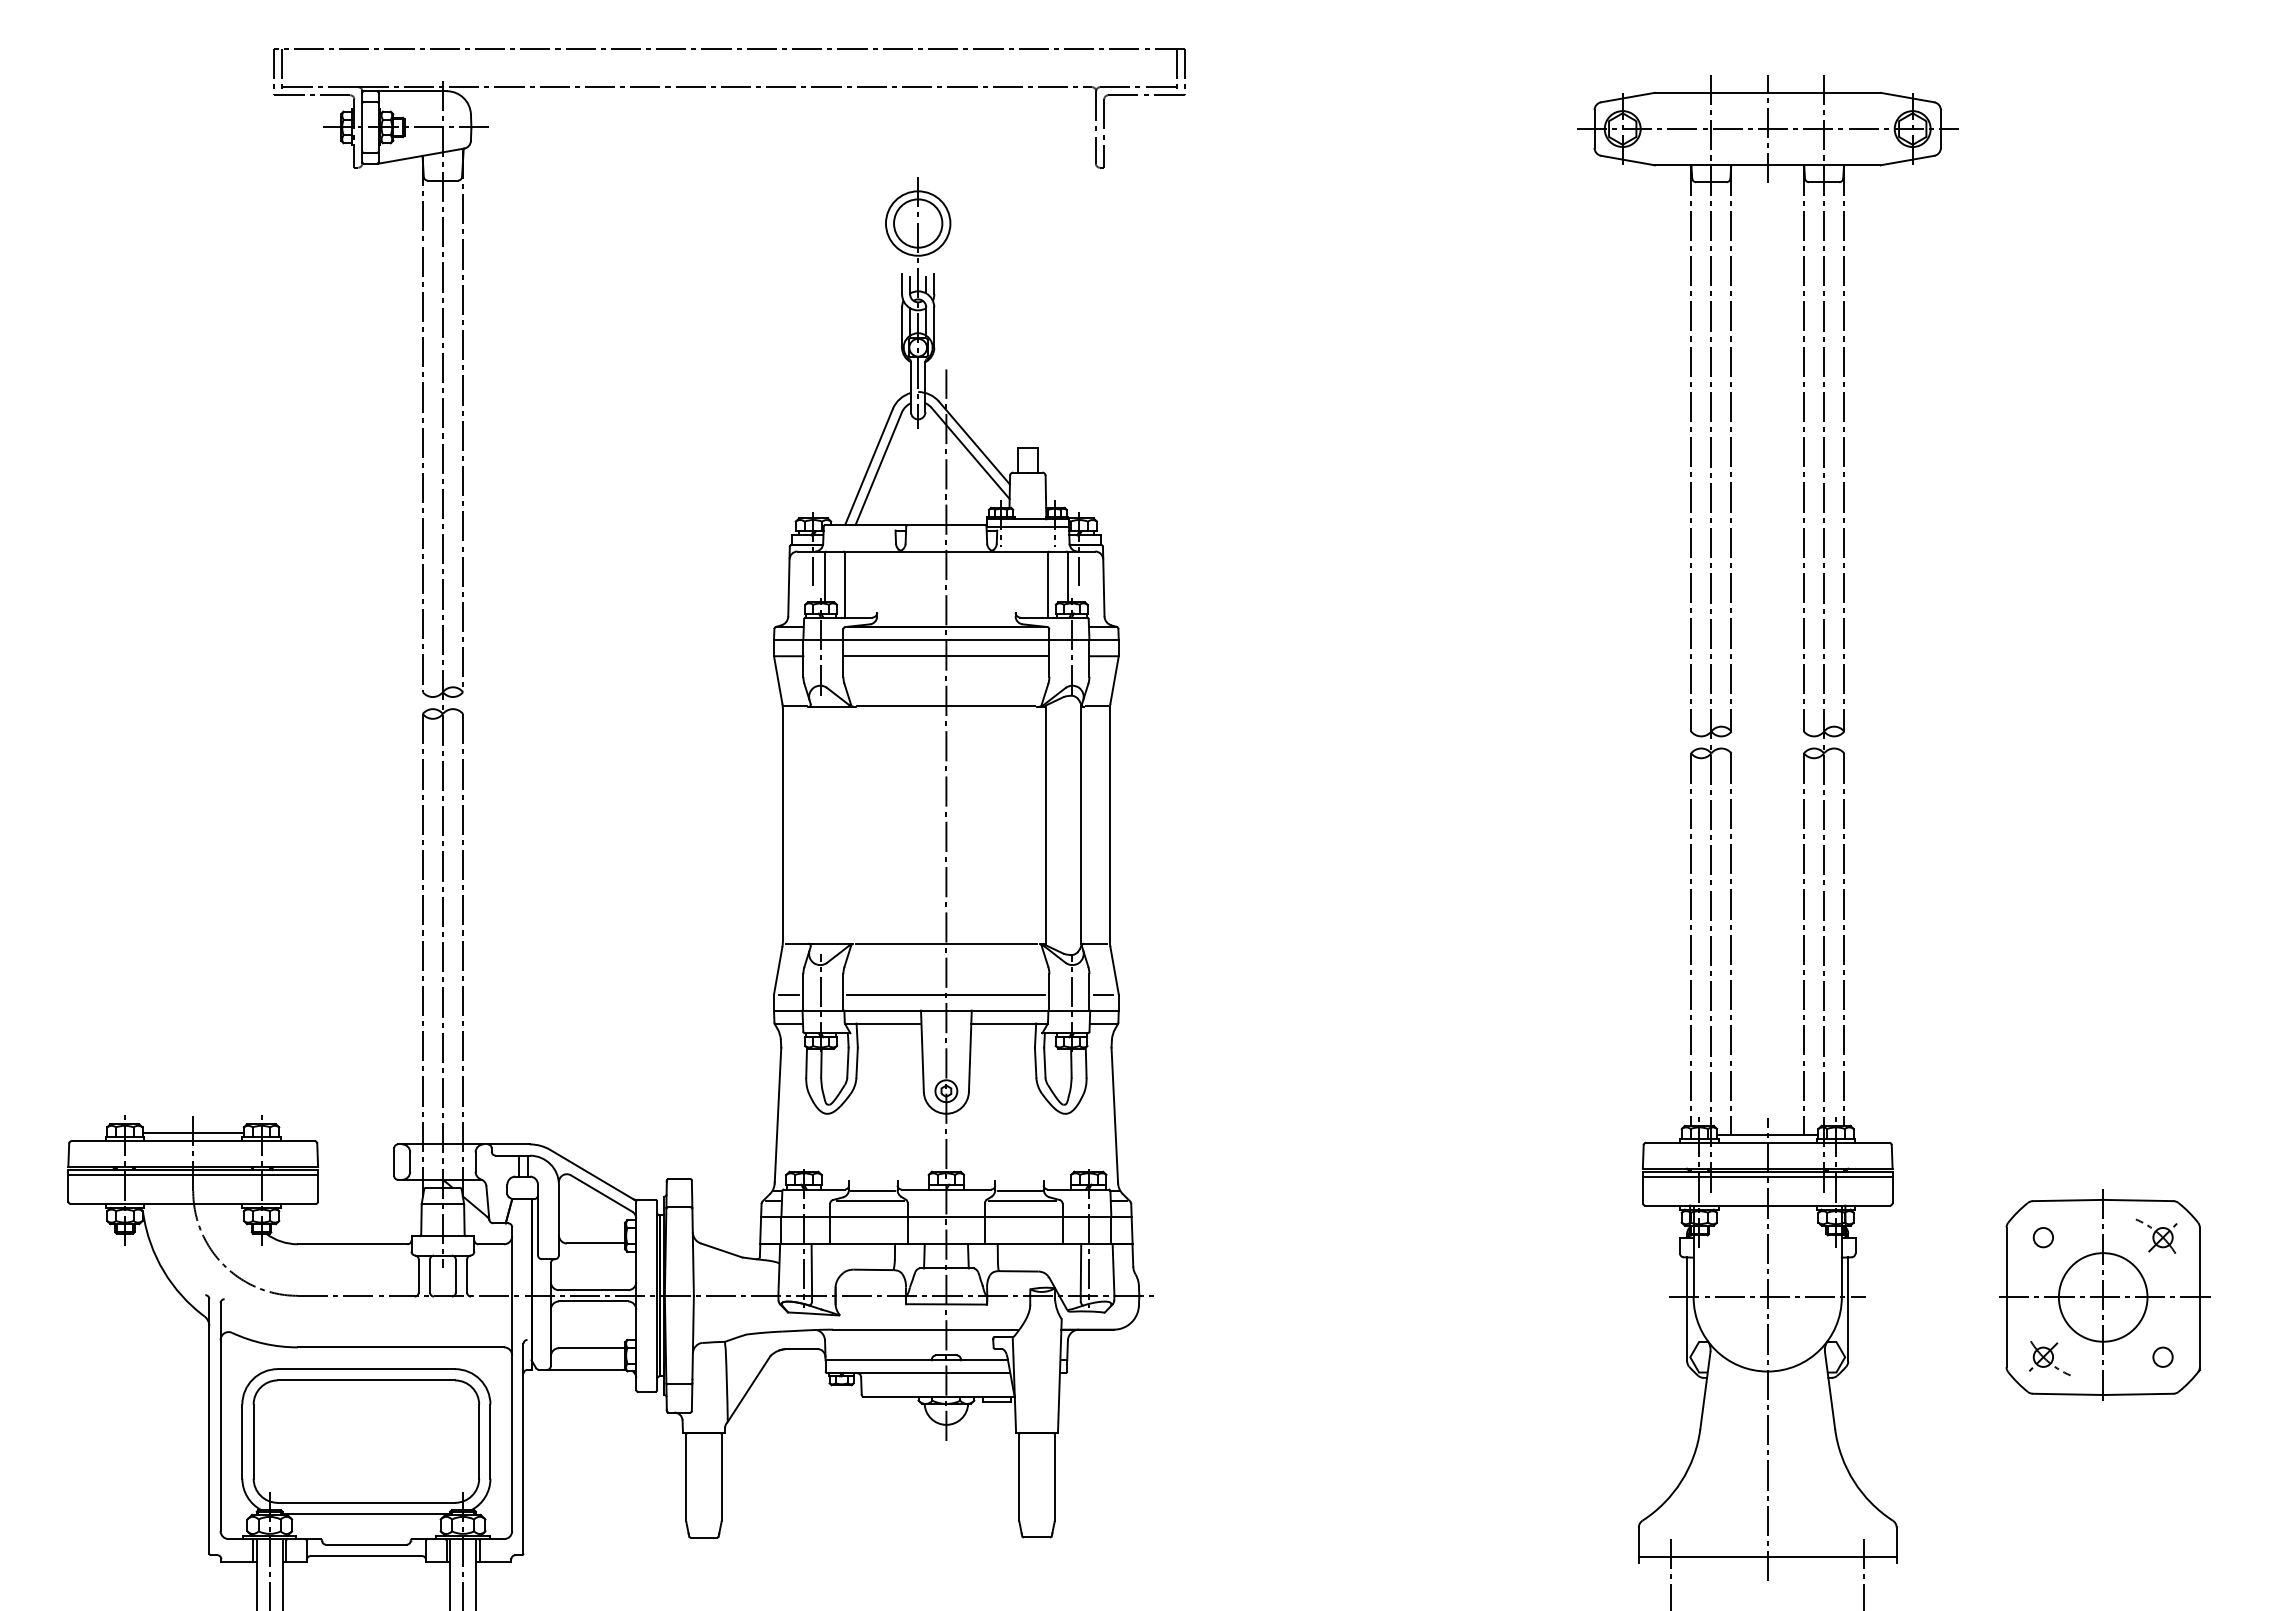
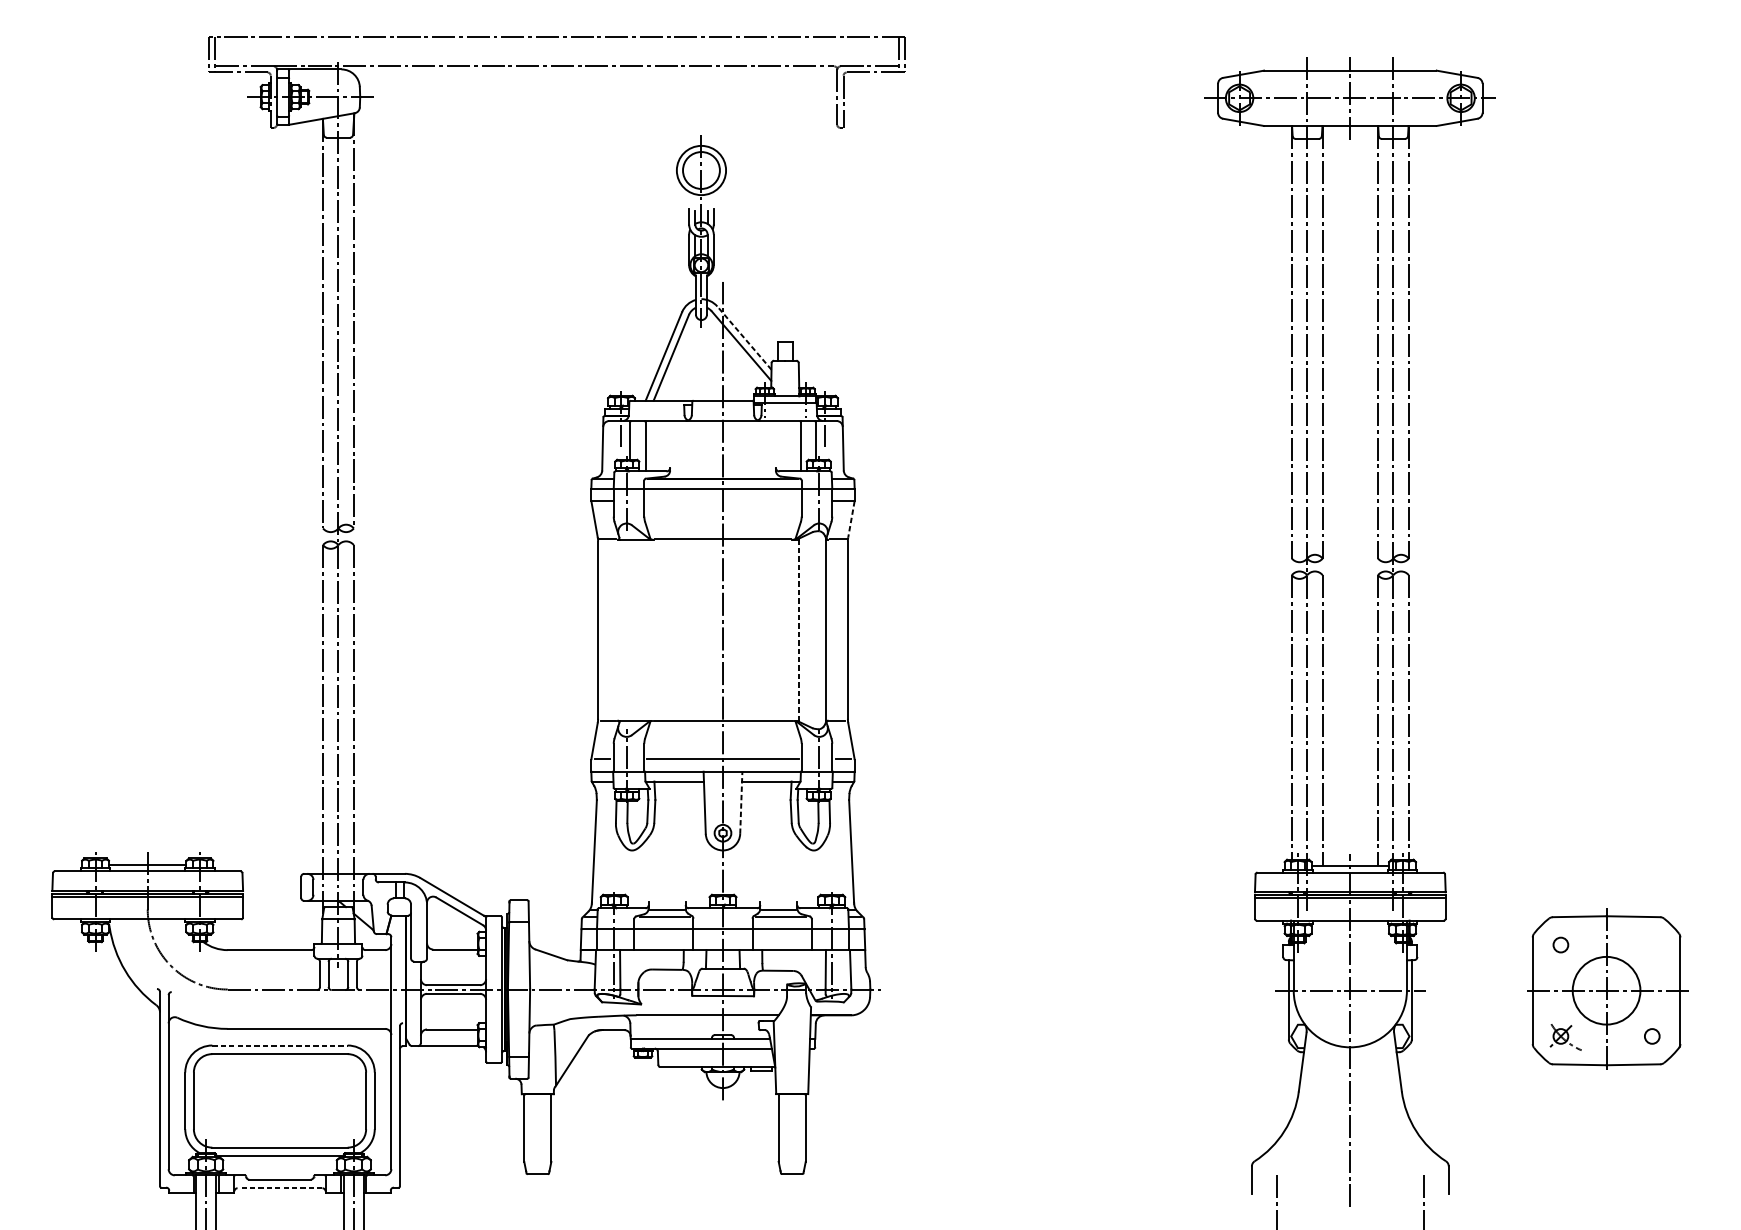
line: (974, 443) -> (744, 338), solid -> dashed
line: (945, 656) -> (722, 501), removed
line: (1114, 680) -> (851, 519), solid -> dashed
line: (1045, 826) -> (798, 631), solid -> dashed
line: (970, 1051) -> (741, 802), solid -> dashed
part: (2156, 1235) -> (1647, 943), removed
line: (366, 1369) -> (280, 1045), solid -> dashed
line: (366, 1556) -> (280, 1188), solid -> dashed
line: (1767, 1556) -> (1350, 1188), removed

